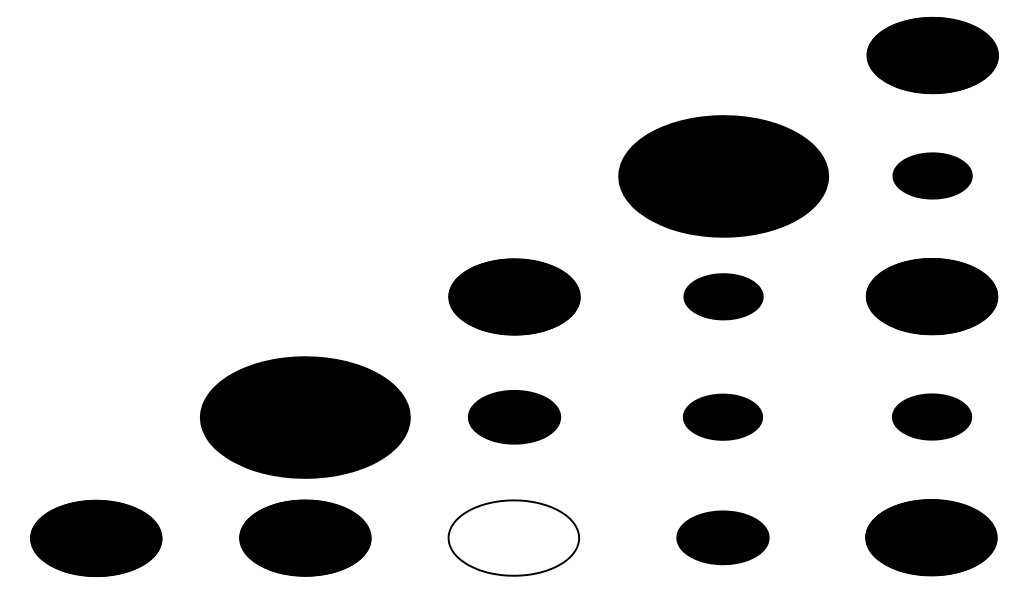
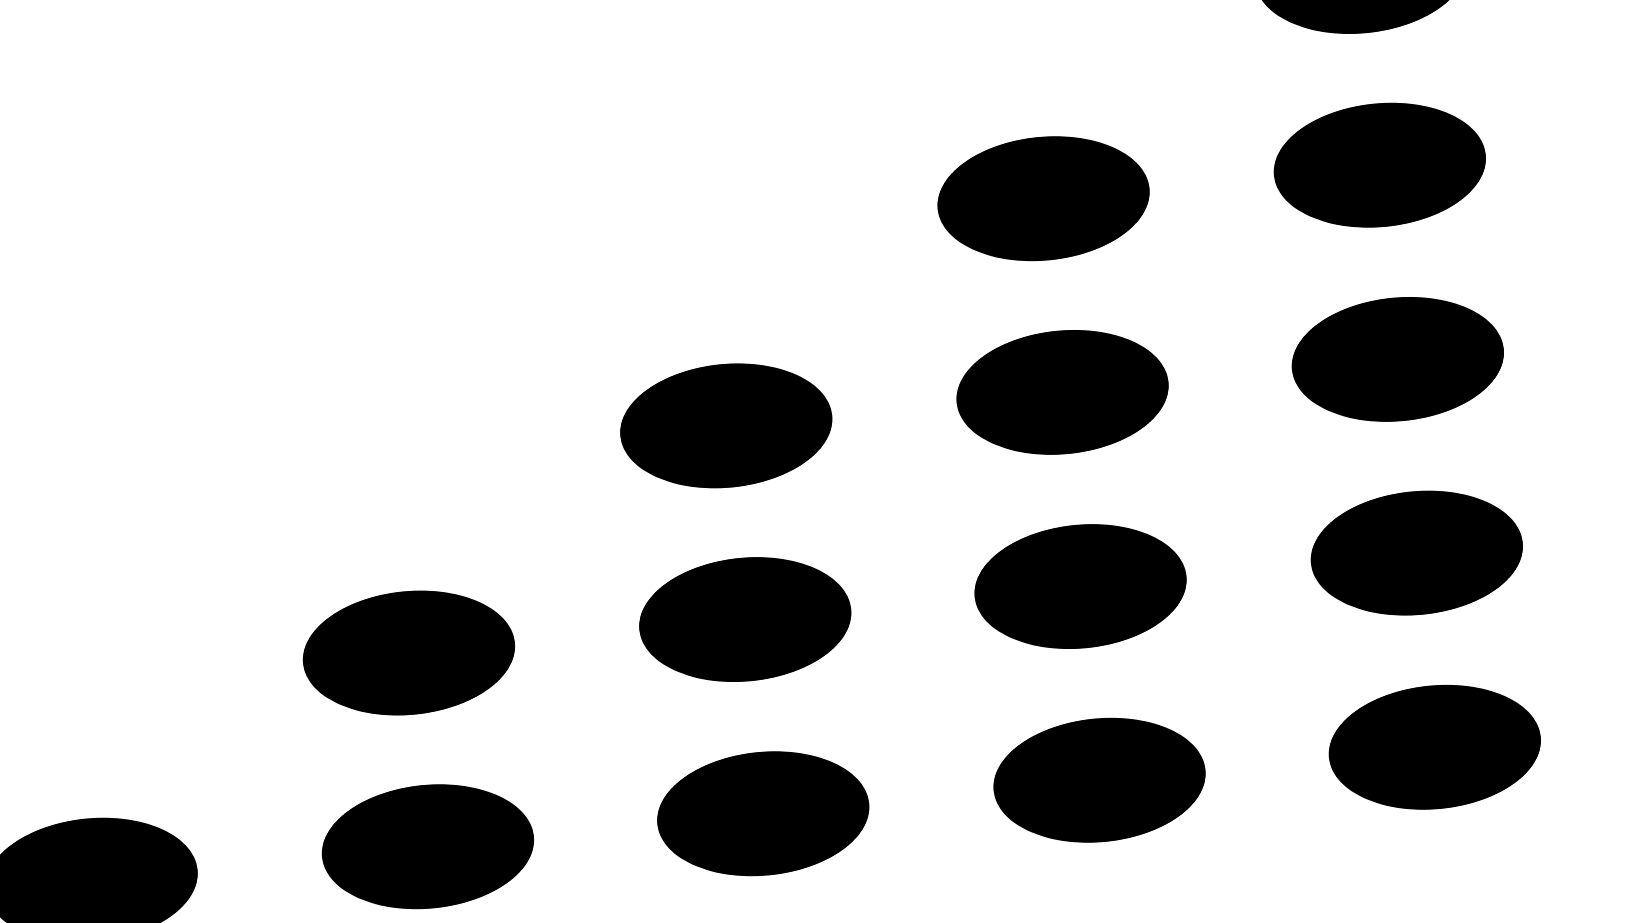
part: (723, 175) -> (1043, 197), size x0.62
part: (932, 175) -> (1379, 164), size x1.67
part: (723, 296) -> (1062, 392), size x1.67
part: (514, 416) -> (745, 618), size x1.43
part: (722, 416) -> (1079, 585), size x1.67
part: (931, 416) -> (1415, 552), size x1.67
part: (305, 417) -> (409, 652), size x0.62
hatch: (513, 537) -> (762, 812), added
part: (722, 537) -> (1098, 779), size x1.43

